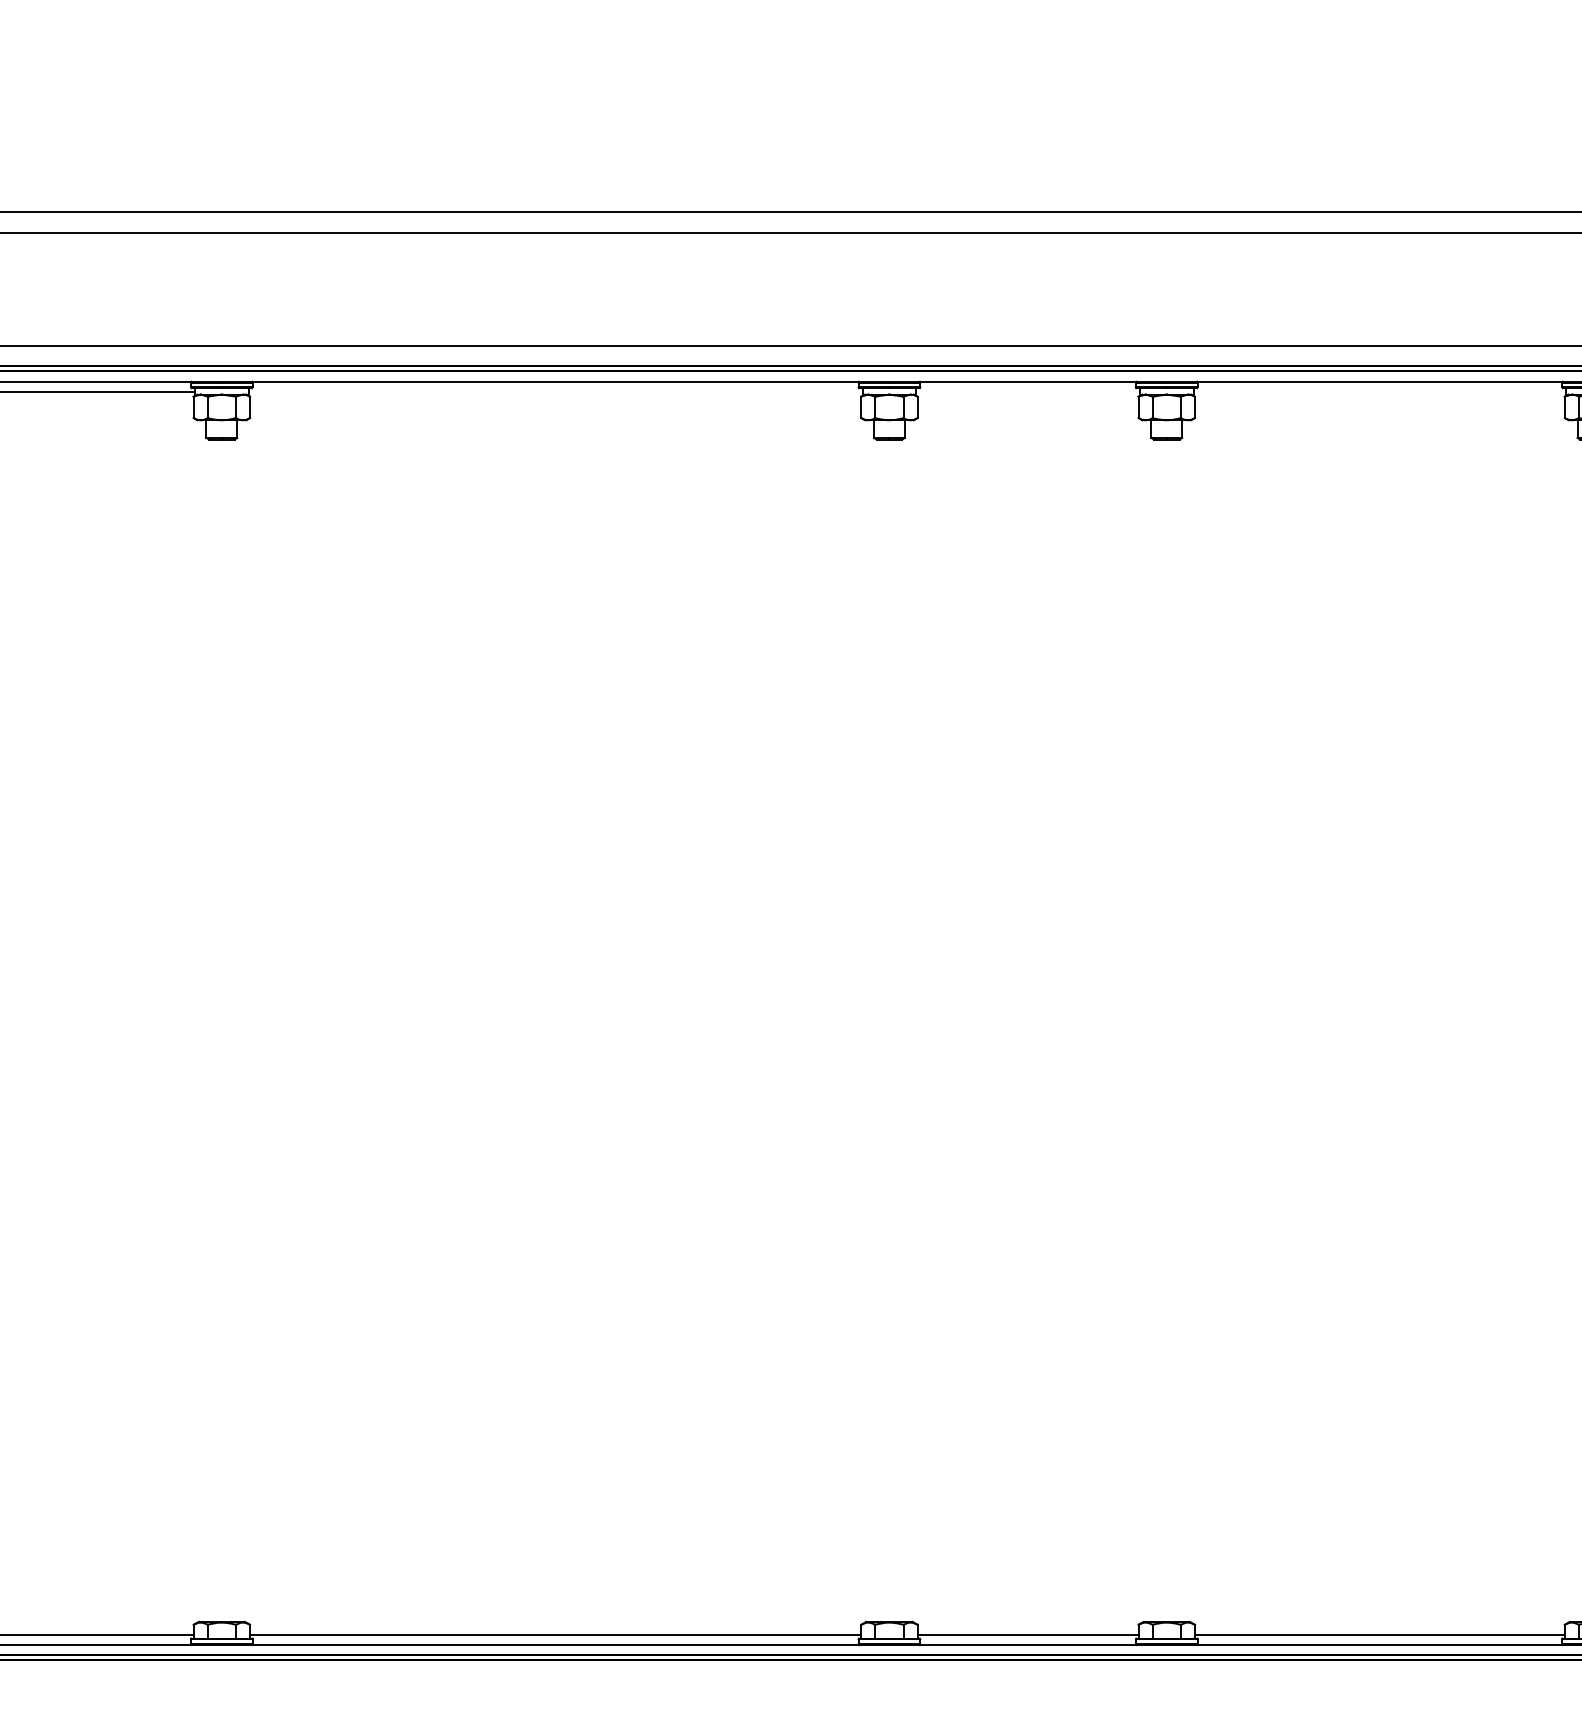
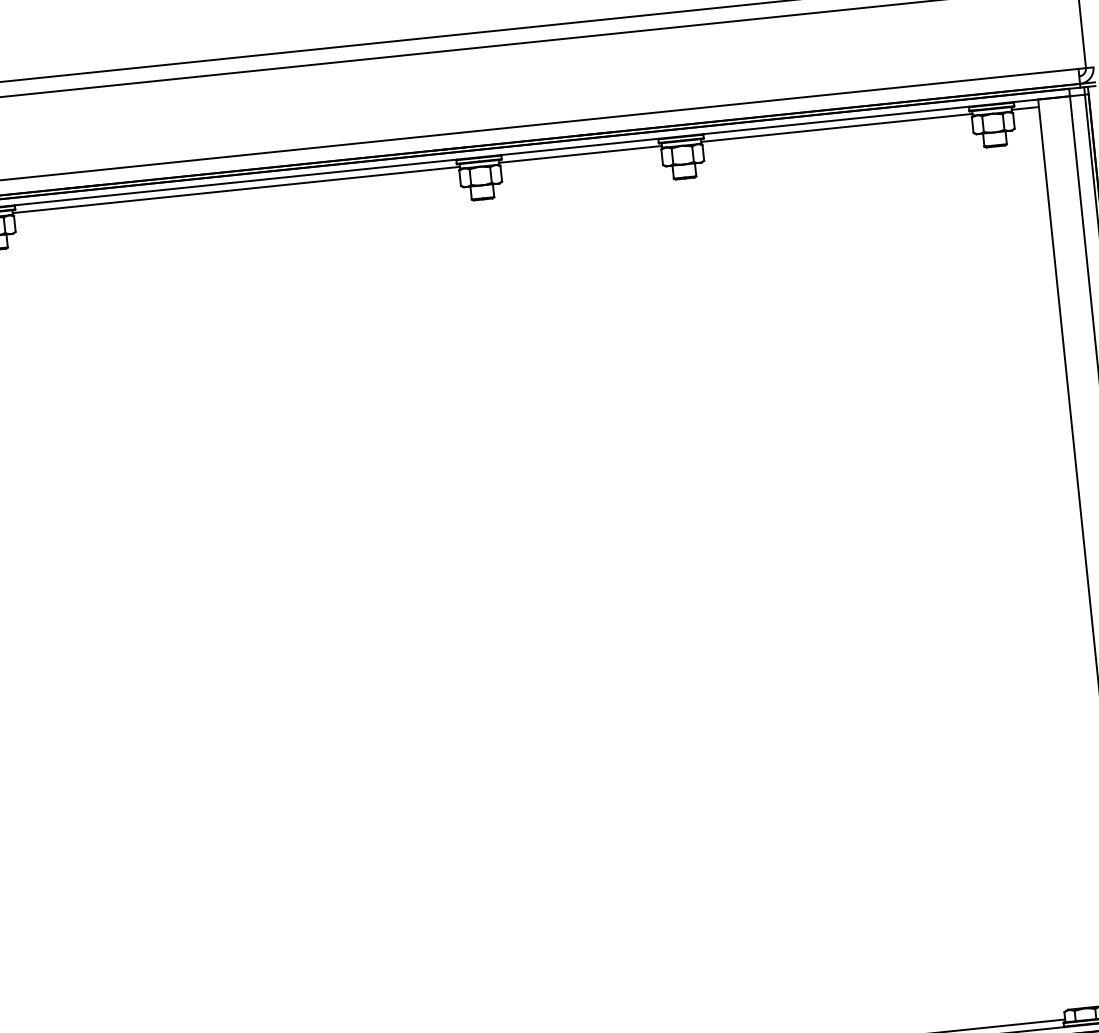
line: (555, 392) -> (236, 190), added
line: (1027, 392) -> (580, 154), added
line: (1379, 392) -> (836, 128), added

